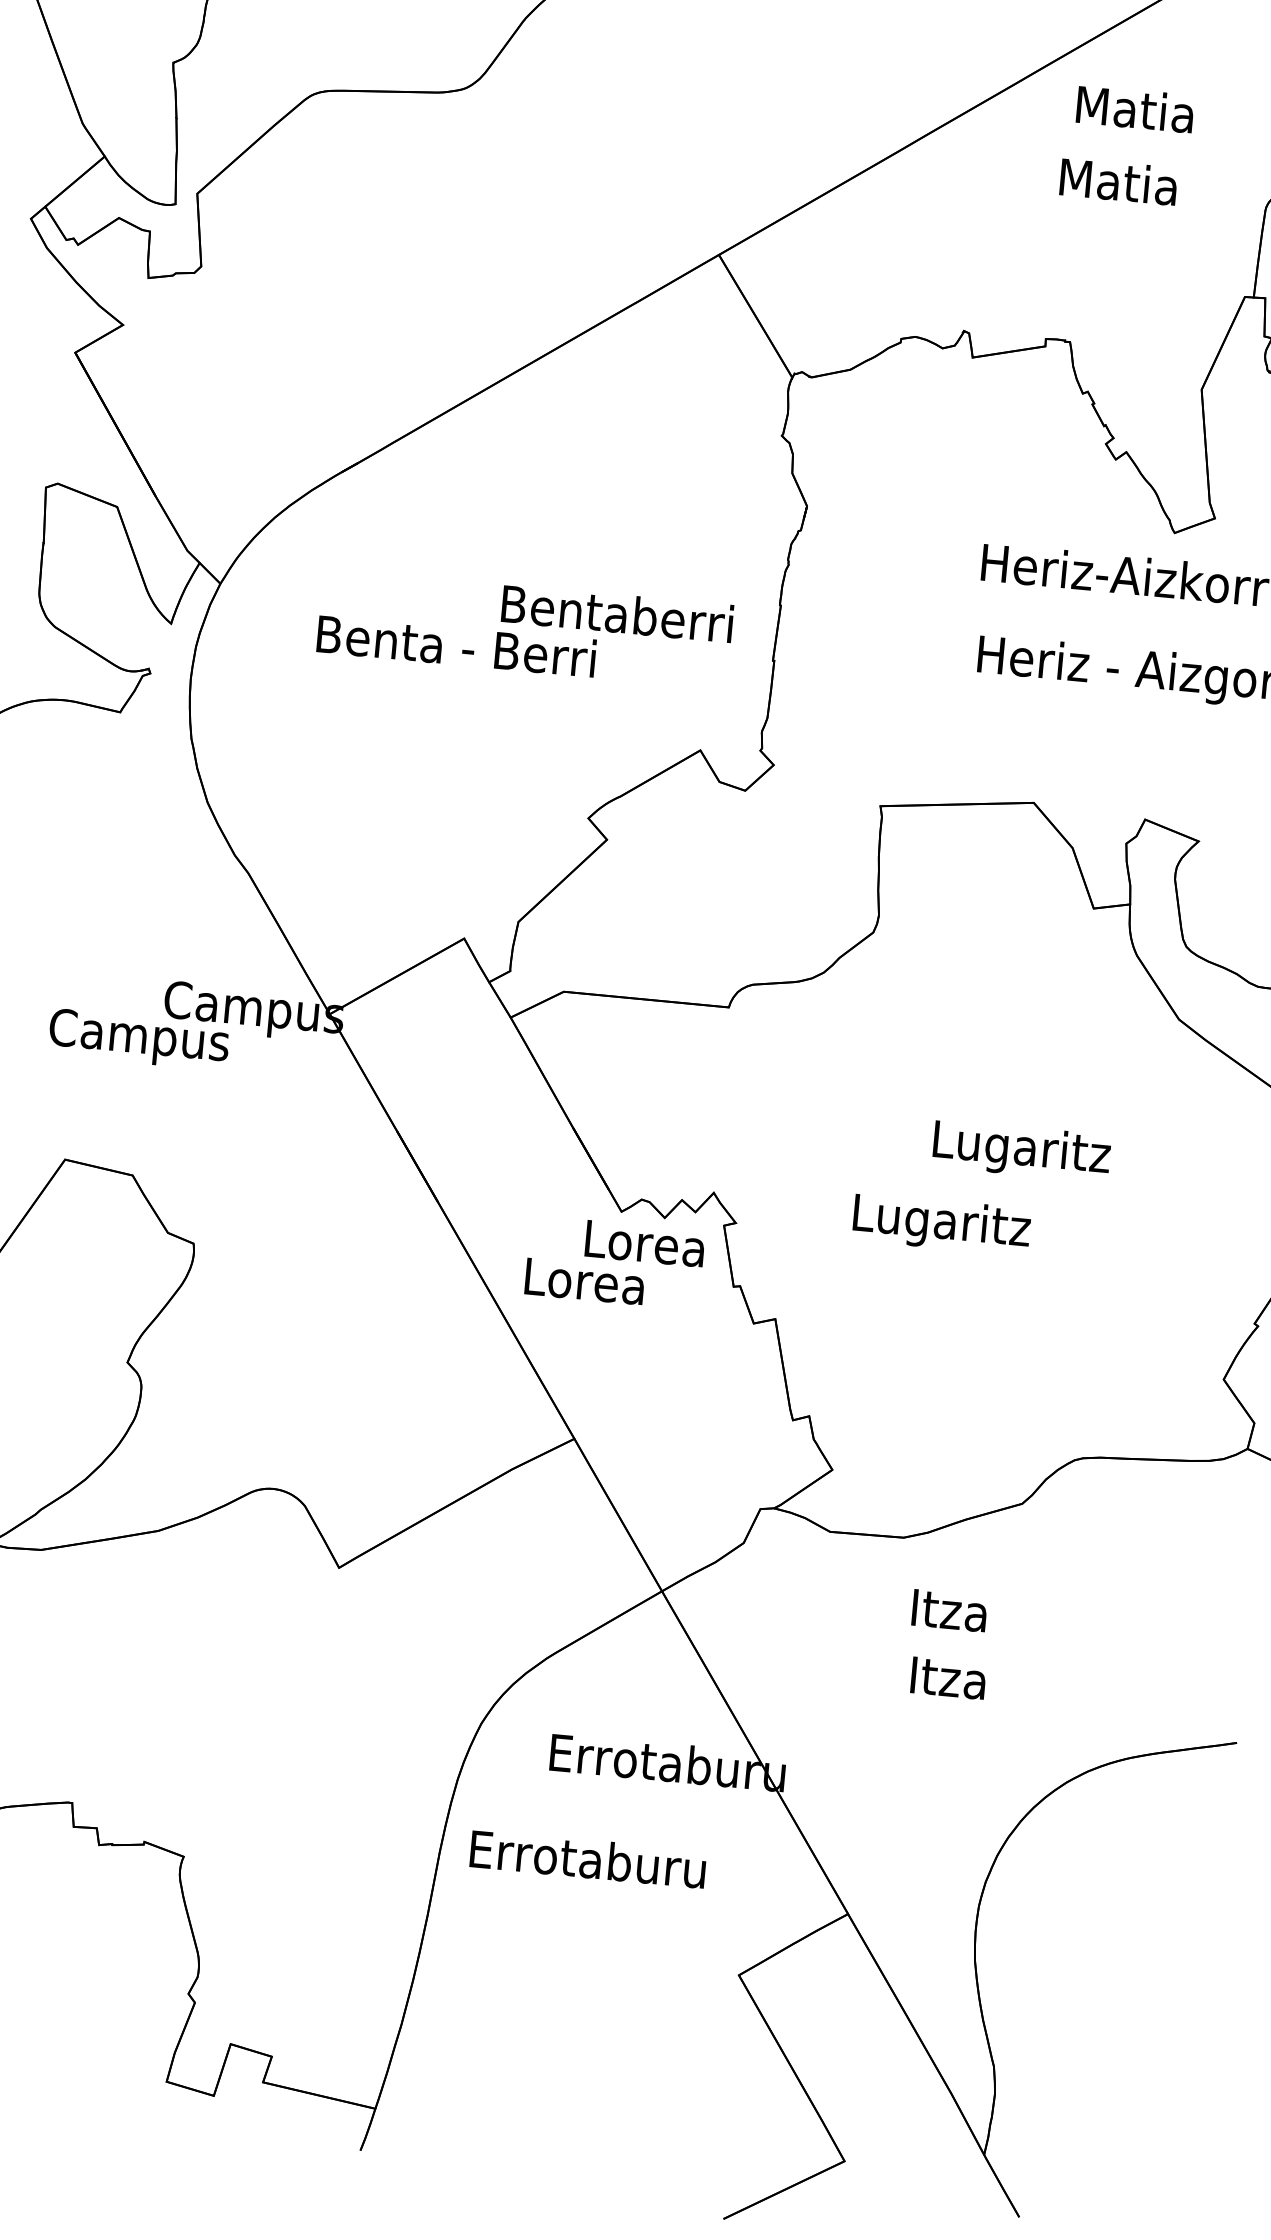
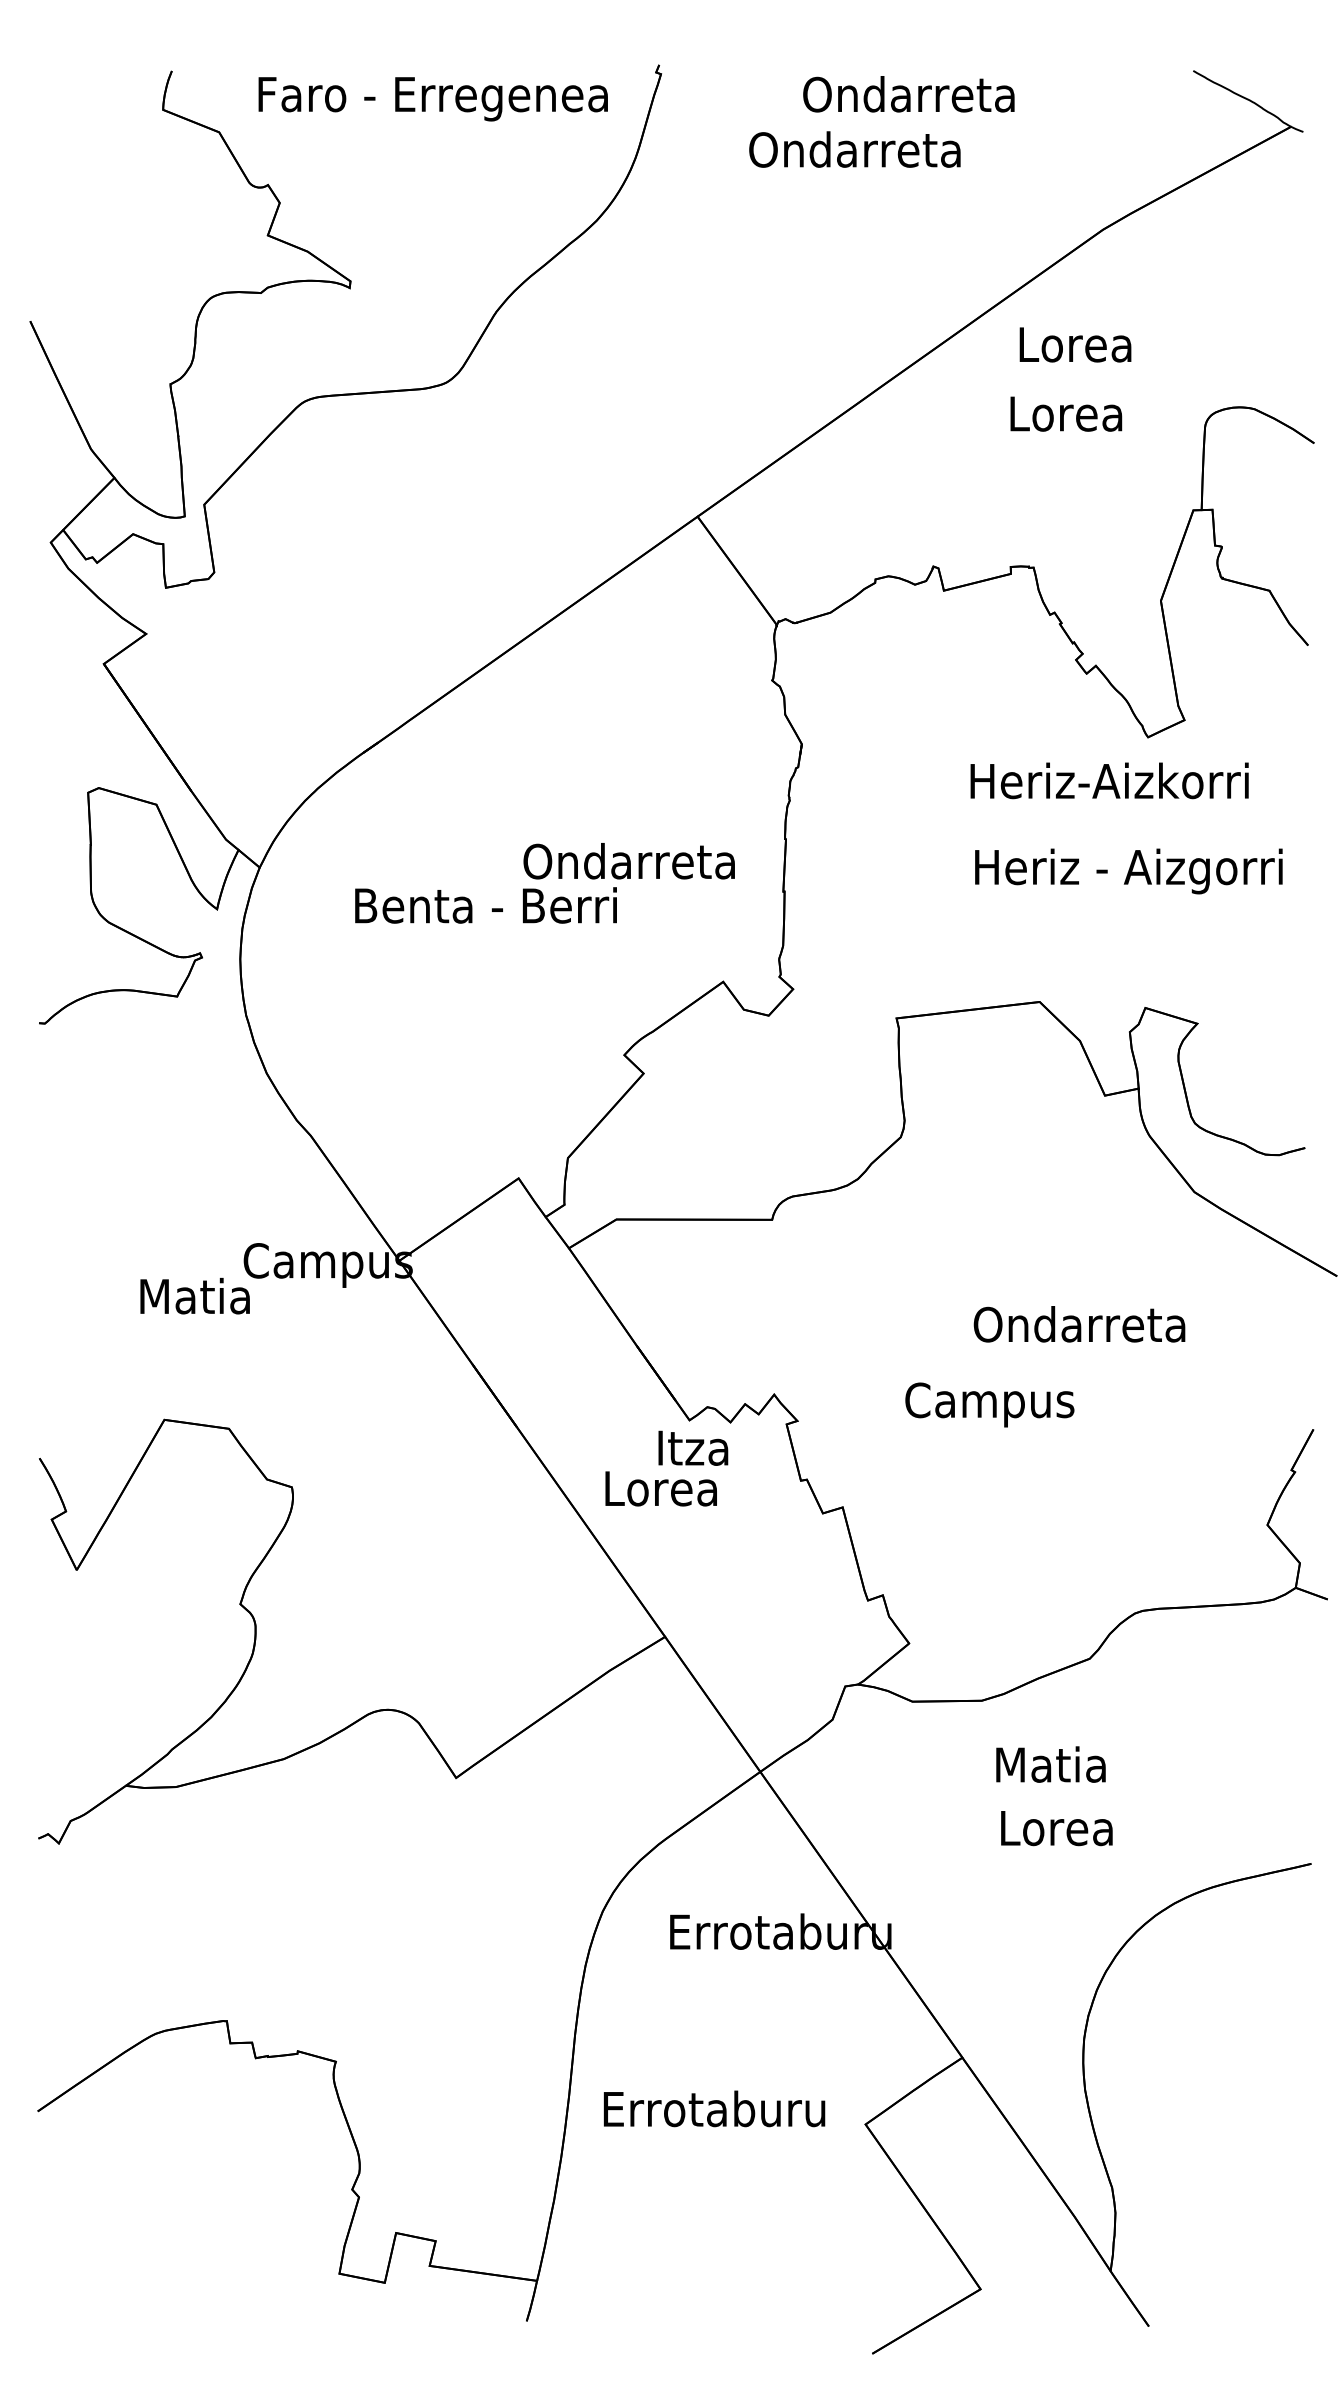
text: (1138, 109) -> (1077, 344), Matia -> Lorea
text: (1122, 182) -> (1068, 413), Matia -> Lorea
text: (616, 613) -> (632, 861), Bentaberri -> Ondarreta
text: (138, 1038) -> (222, 1300), Campus -> Matia
text: (1043, 1152) -> (1079, 1328), Lugaritz -> Ondarreta
text: (941, 1224) -> (989, 1404), Lugaritz -> Campus
text: (647, 1244) -> (716, 1448), Lorea -> Itza
text: (972, 1612) -> (1052, 1764), Itza -> Matia
text: (972, 1681) -> (1058, 1829), Itza -> Lorea
text: (588, 1858) -> (714, 2108), moved

